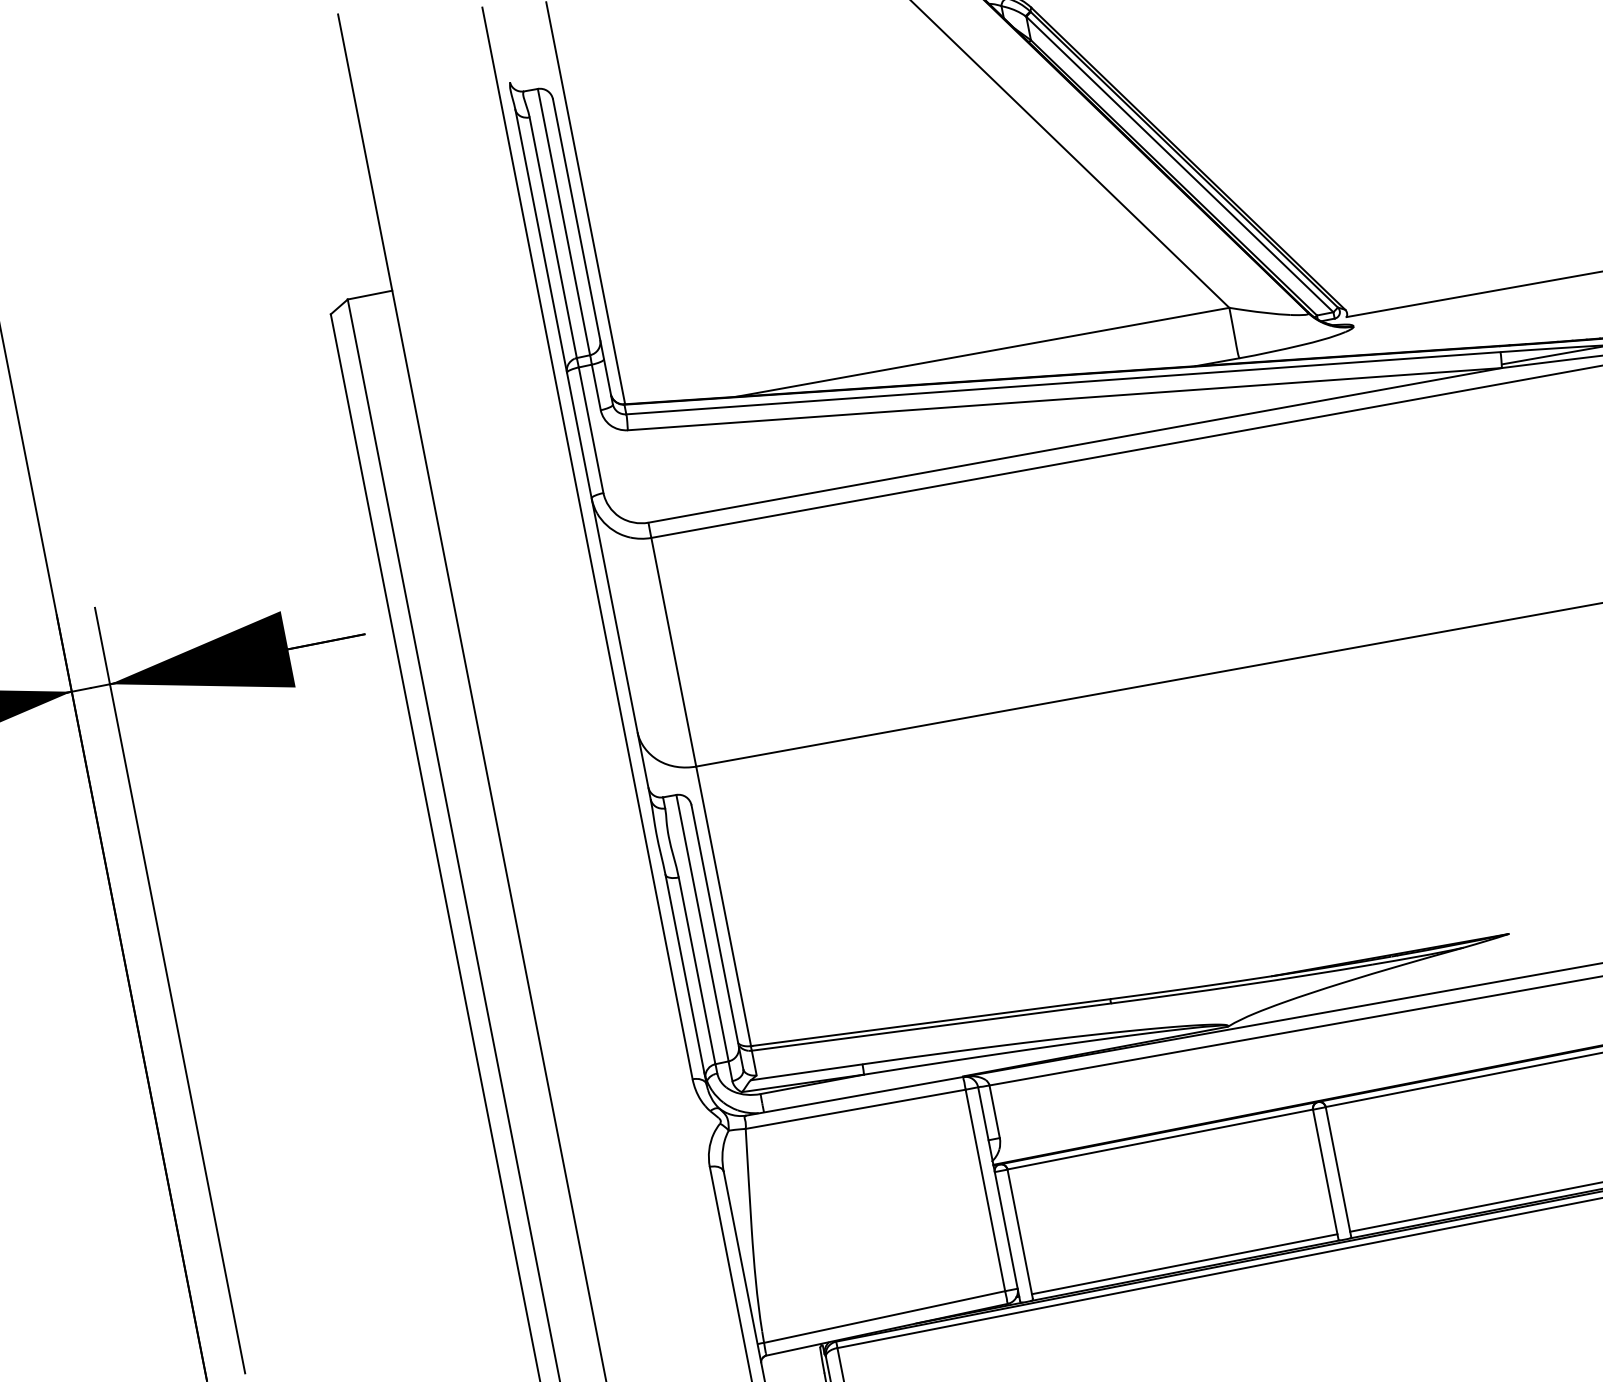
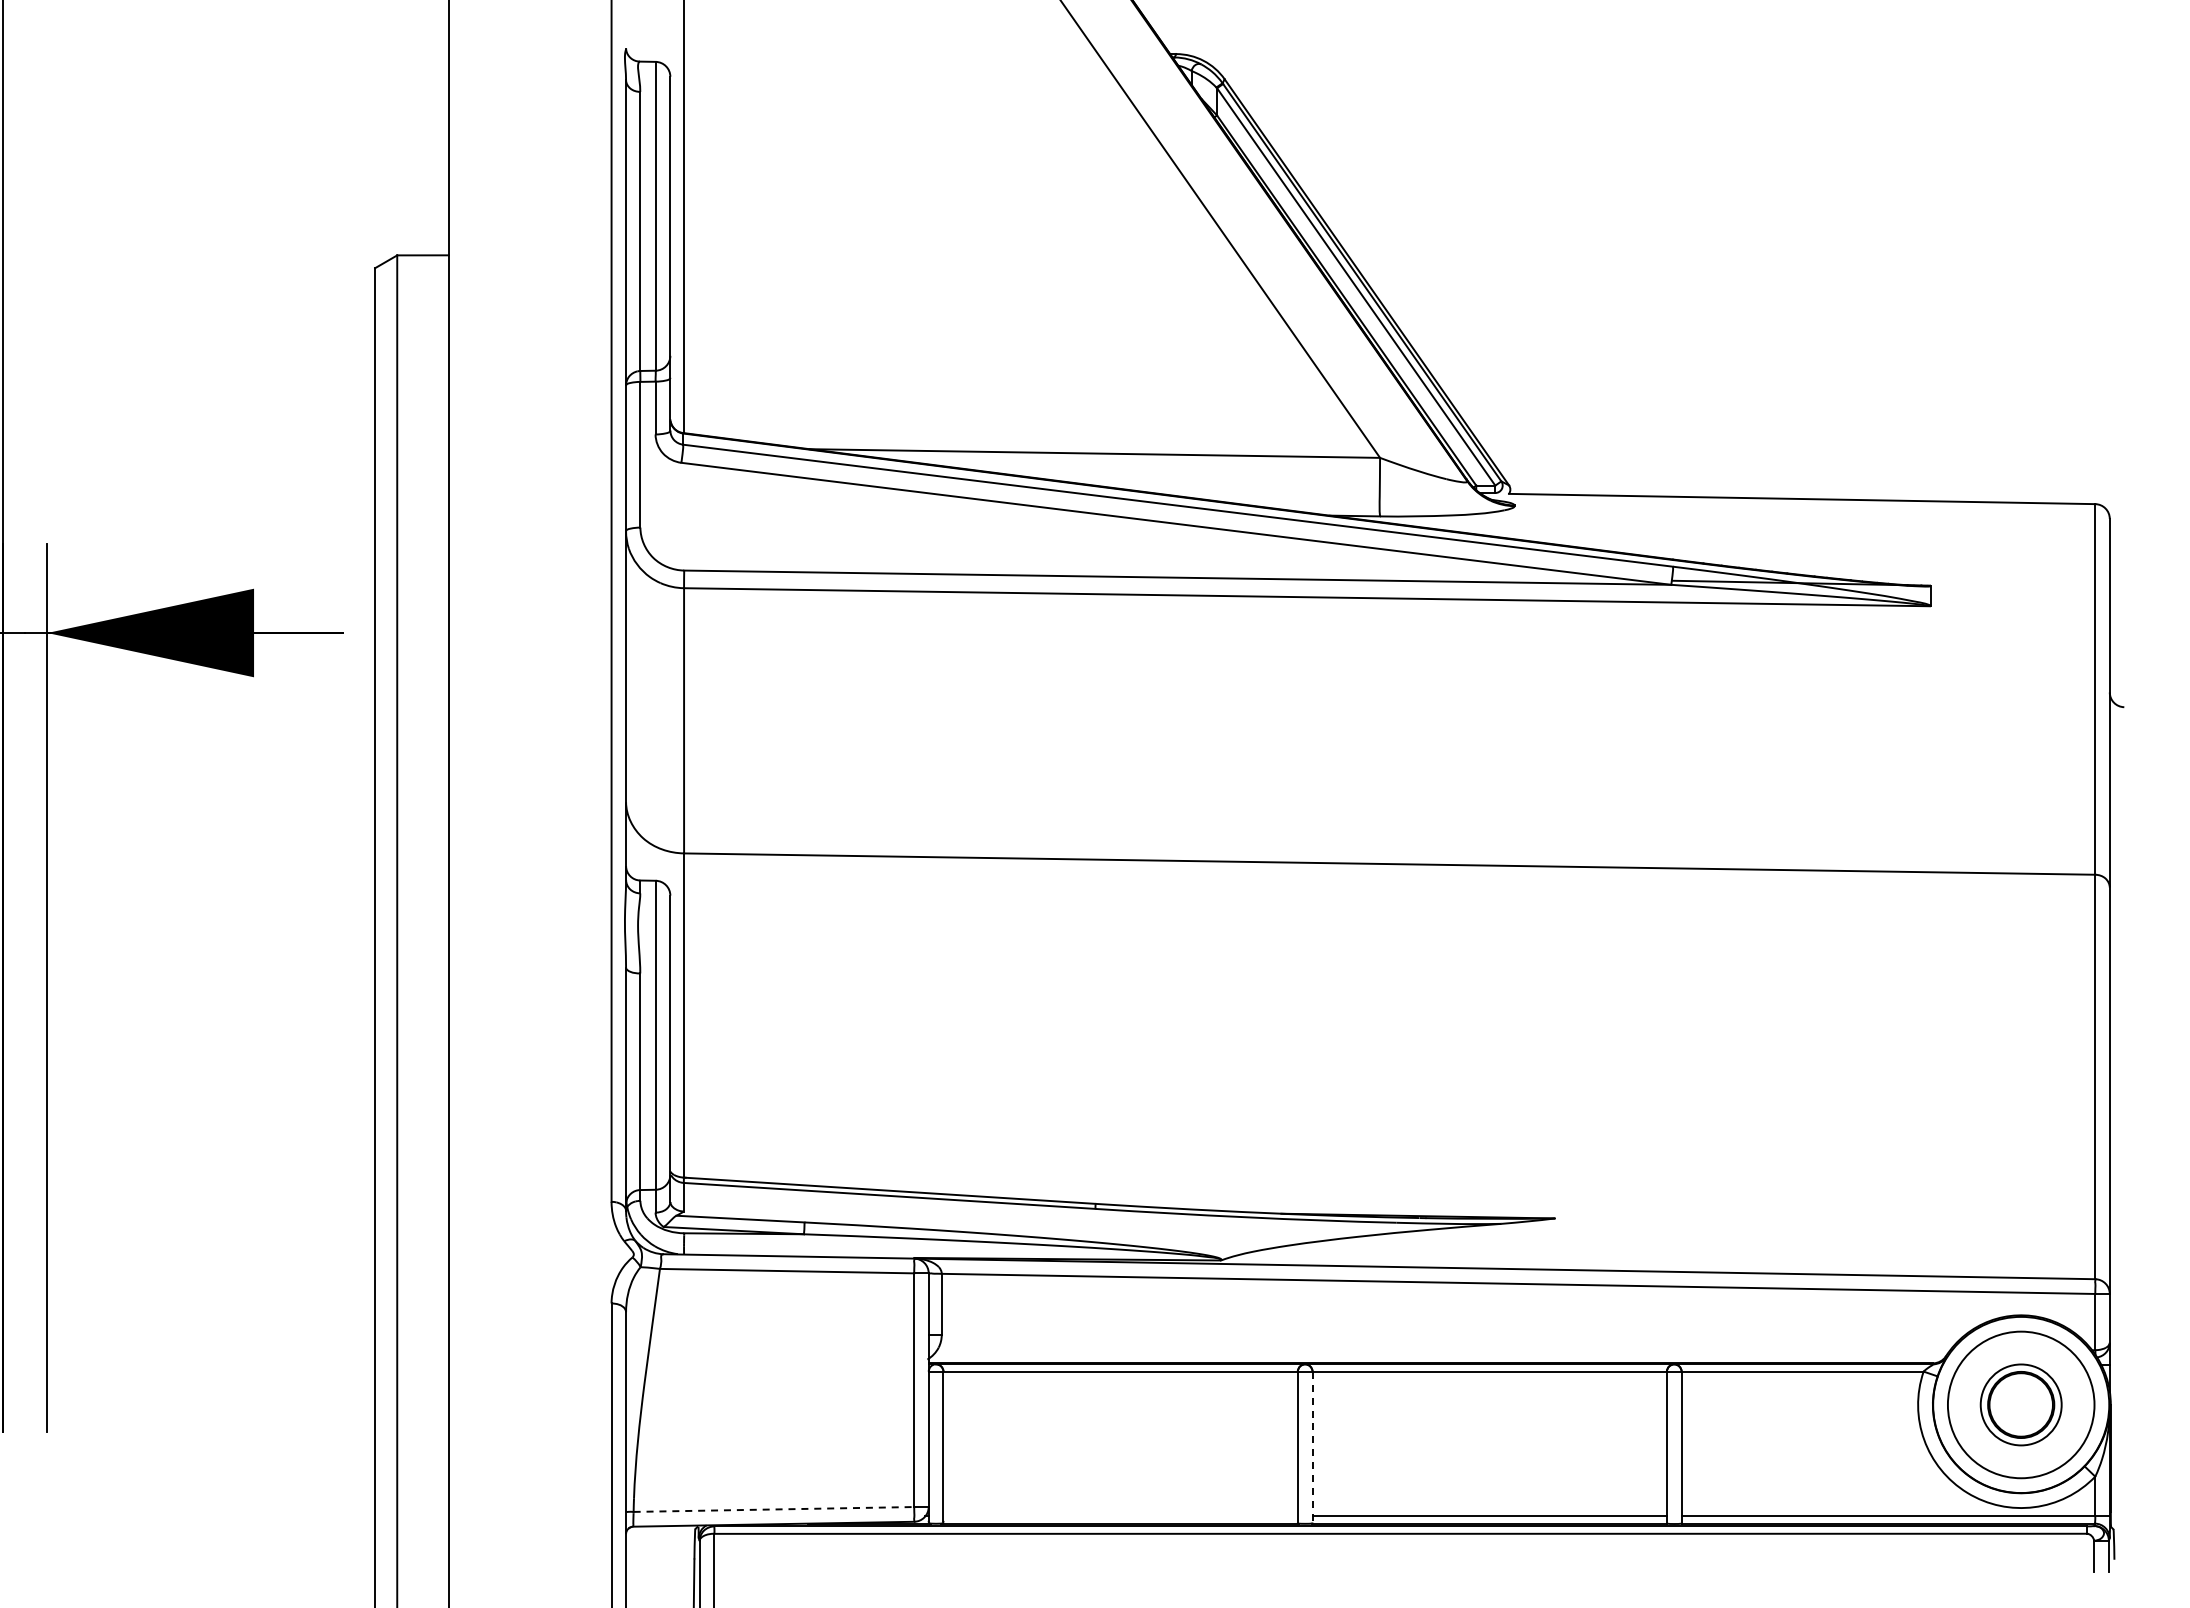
line: (1338, 1172) -> (1312, 1447), solid -> dashed
line: (1184, 1264) -> (1120, 1516), removed
line: (885, 1316) -> (774, 1509), solid -> dashed

